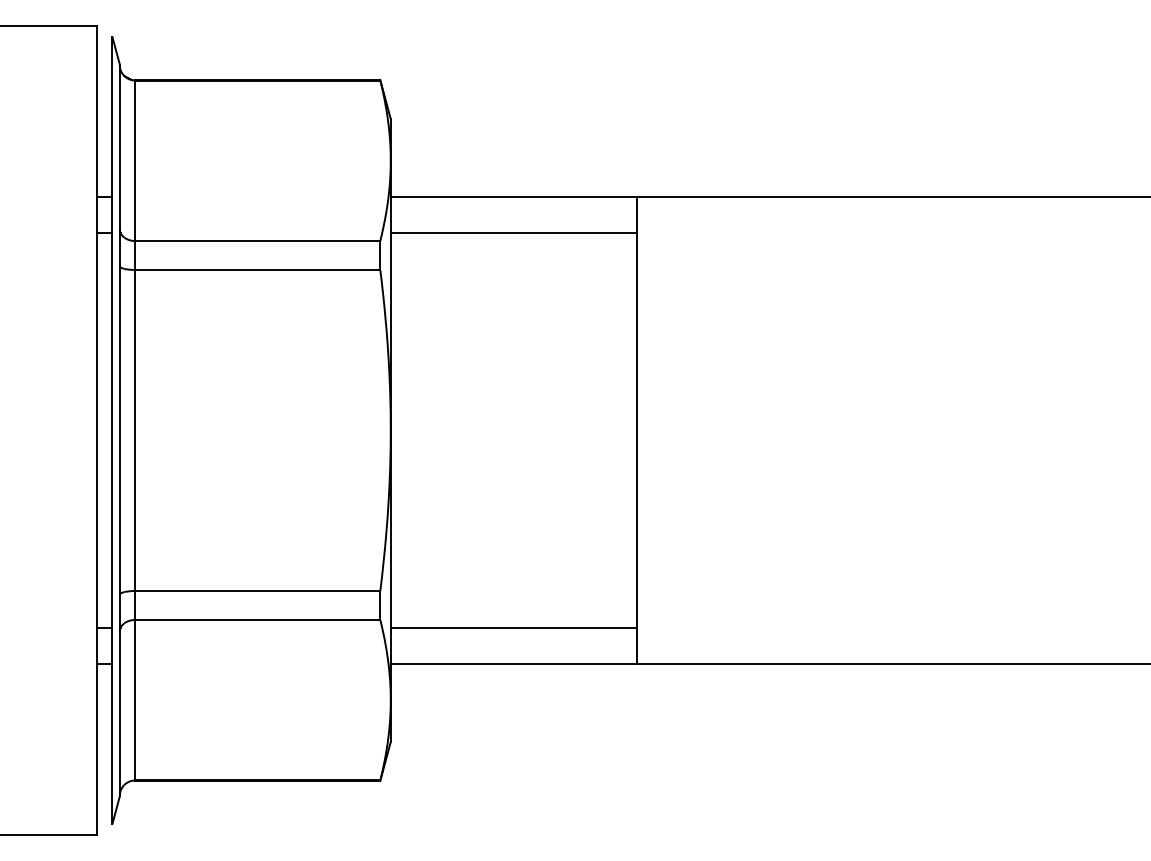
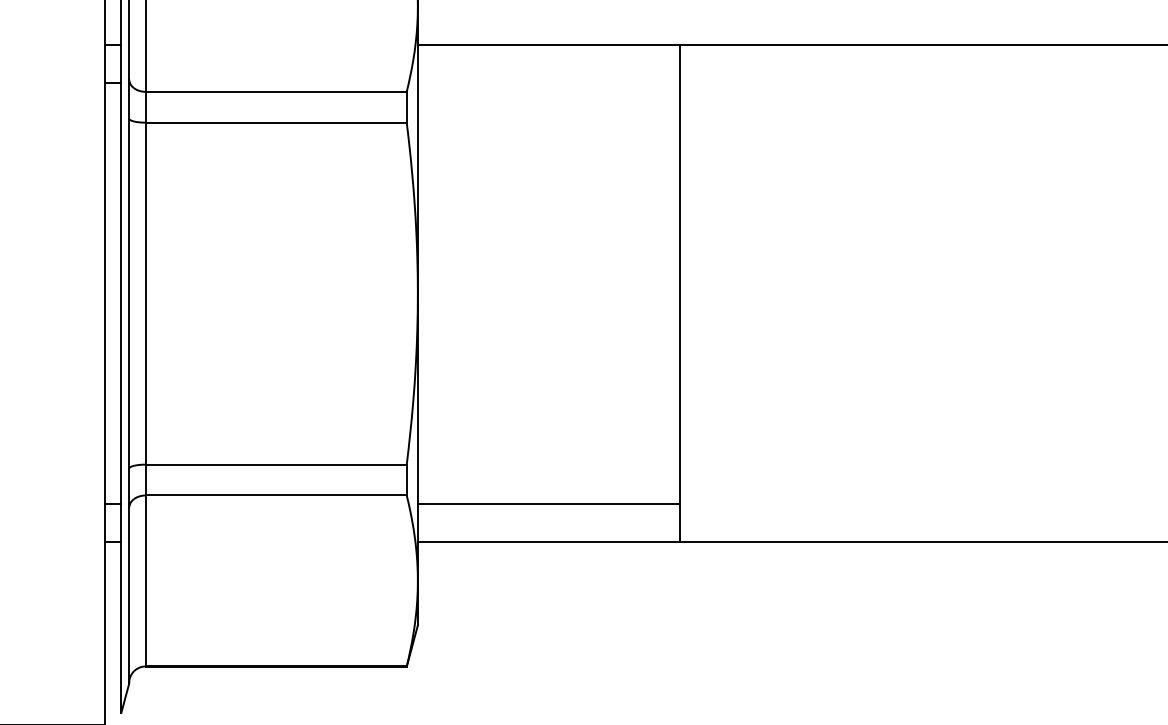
line: (513, 233) -> (548, 83), removed

